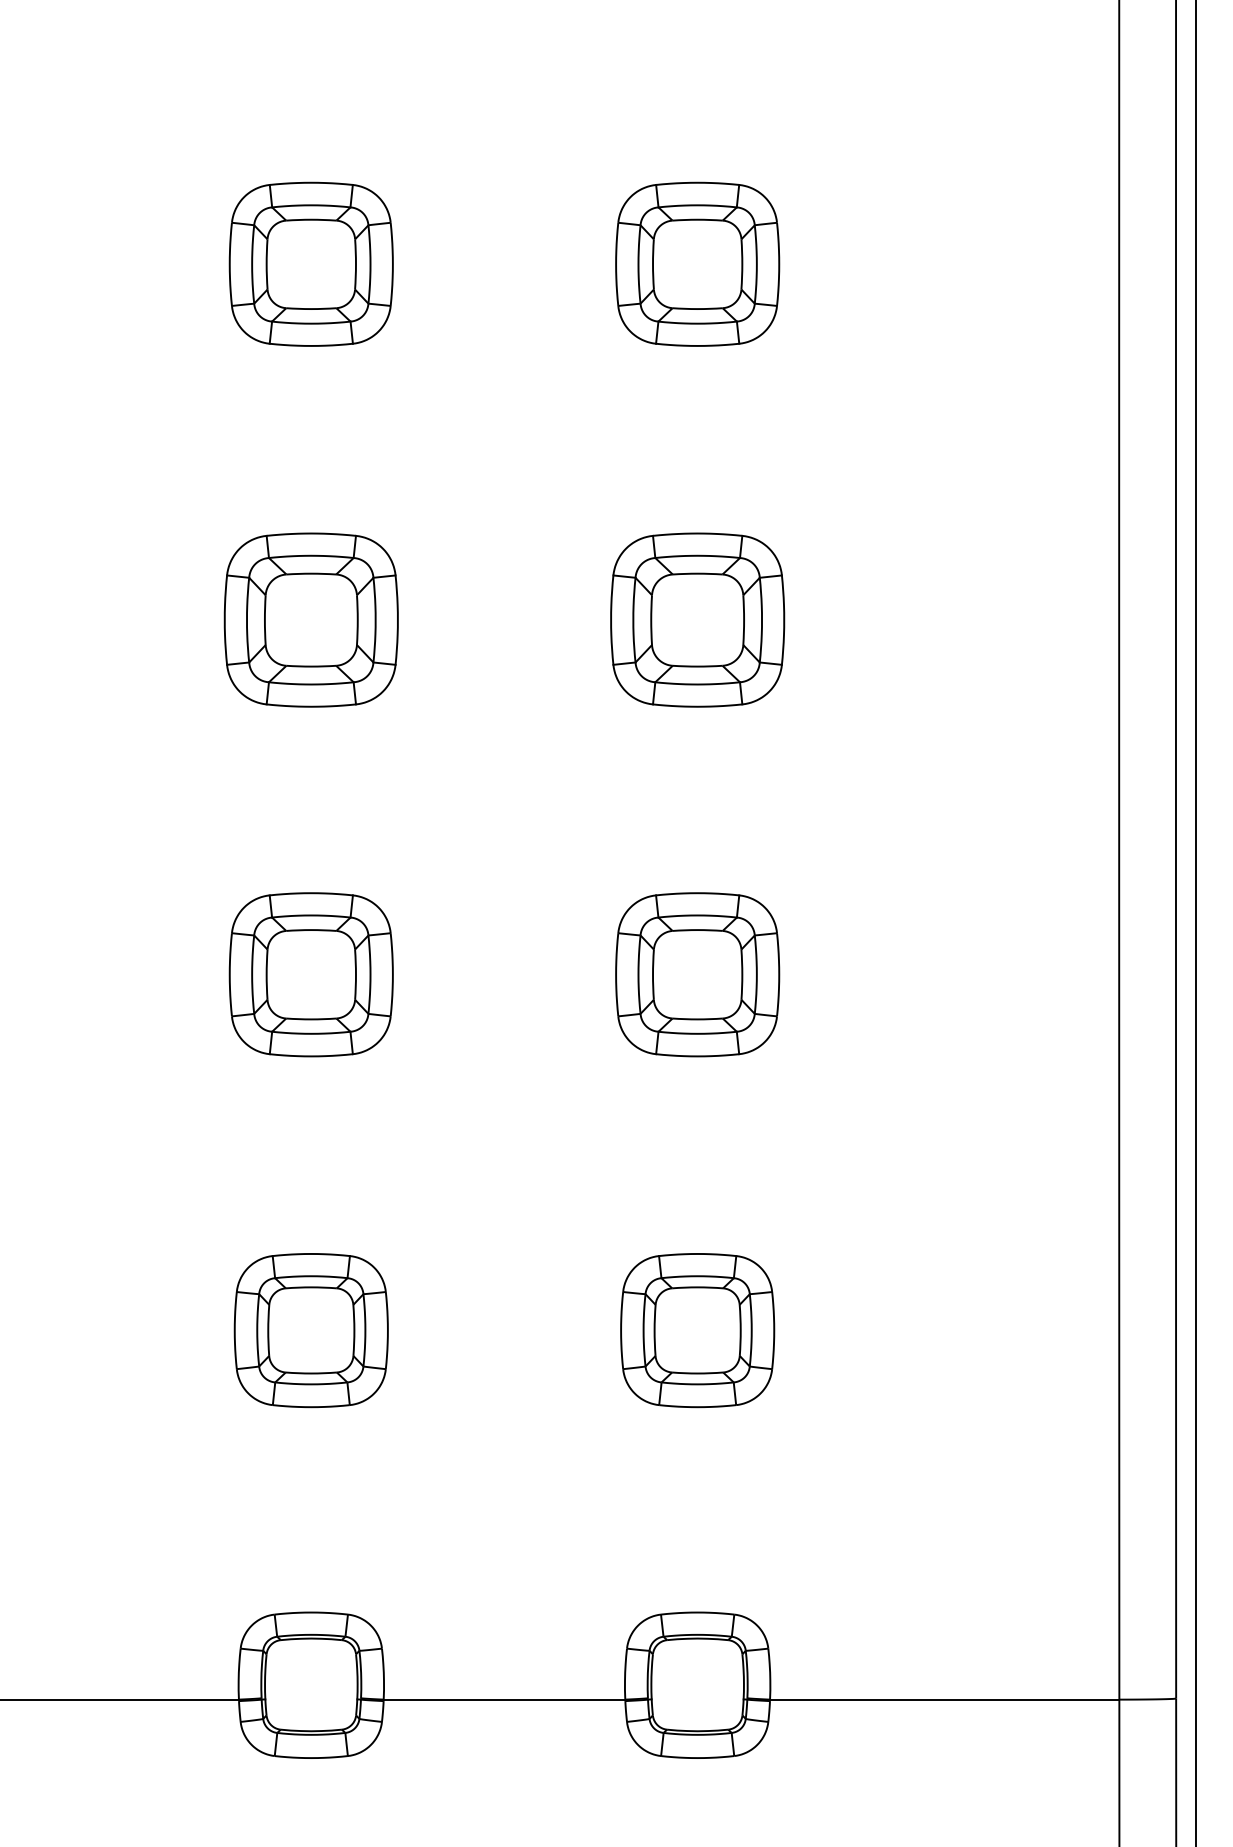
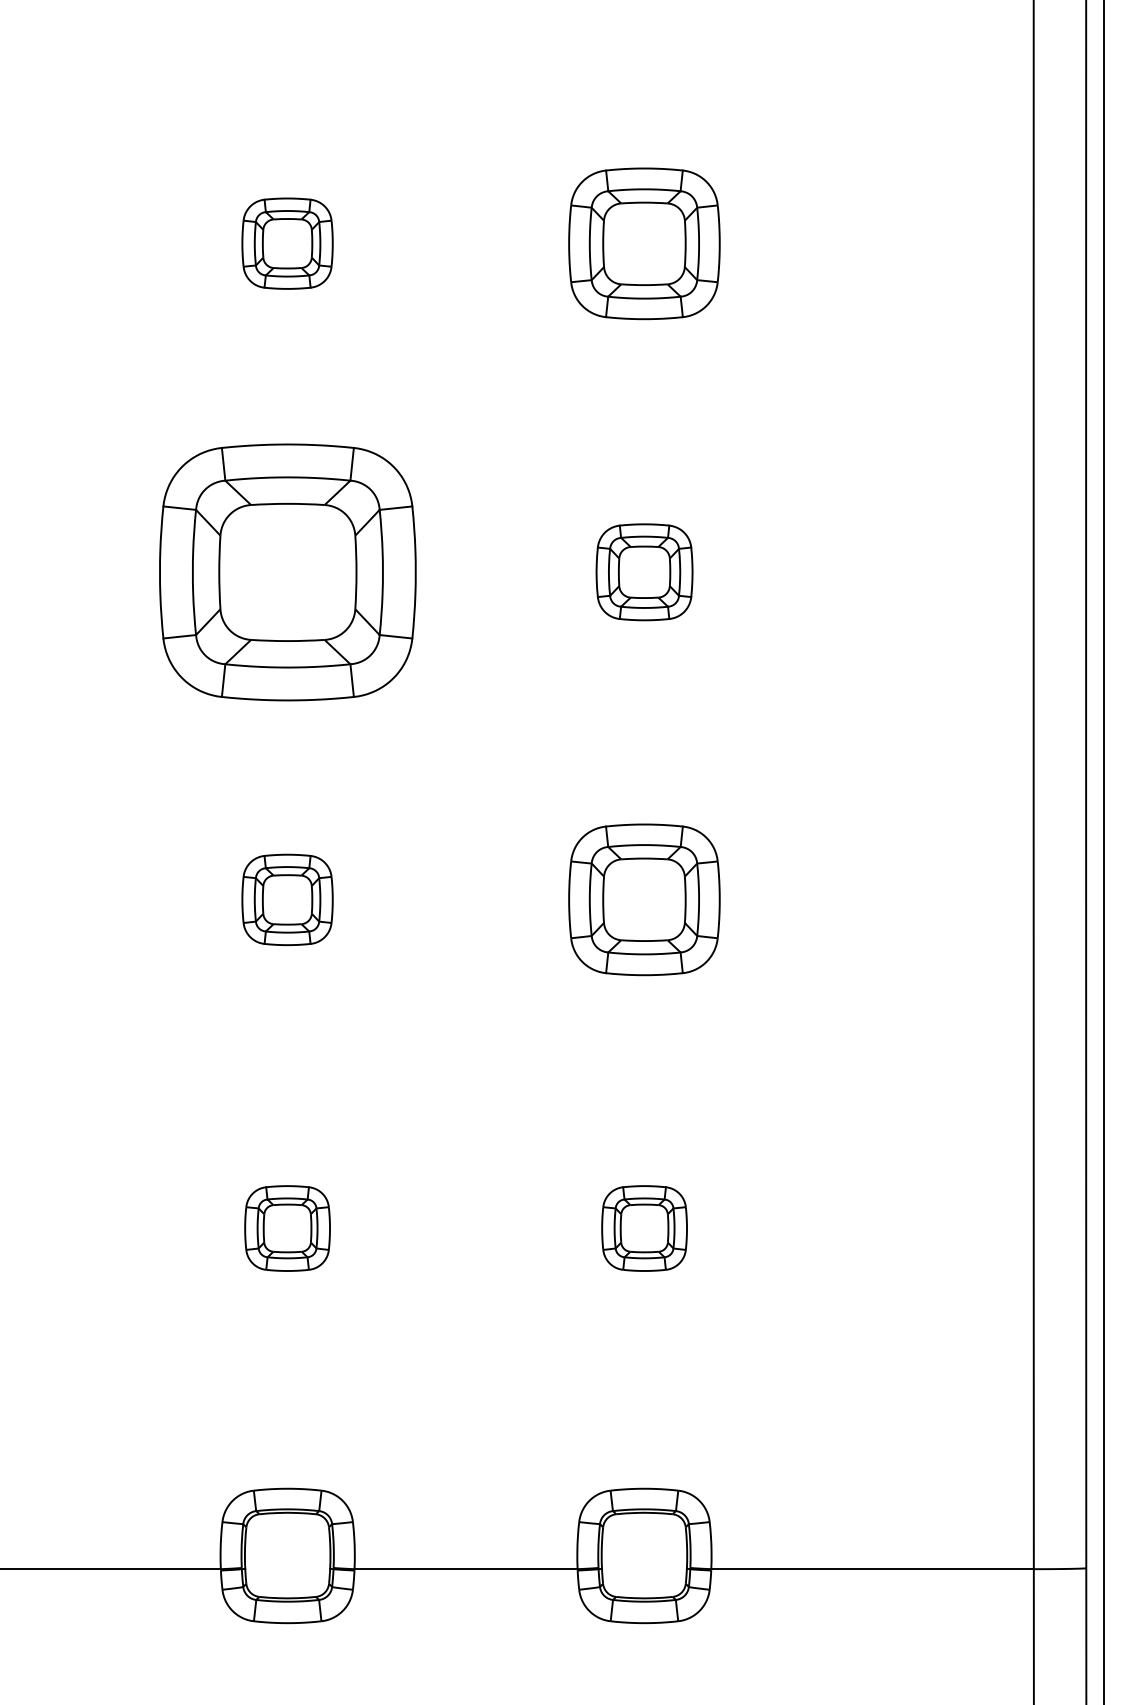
part: (310, 263) -> (286, 243), size x0.6
part: (310, 619) -> (286, 571), size x1.6
part: (697, 619) -> (644, 571), size x0.6
part: (310, 974) -> (286, 899), size x0.6
part: (310, 1330) -> (286, 1228), size x0.6
part: (697, 1330) -> (644, 1228), size x0.6

